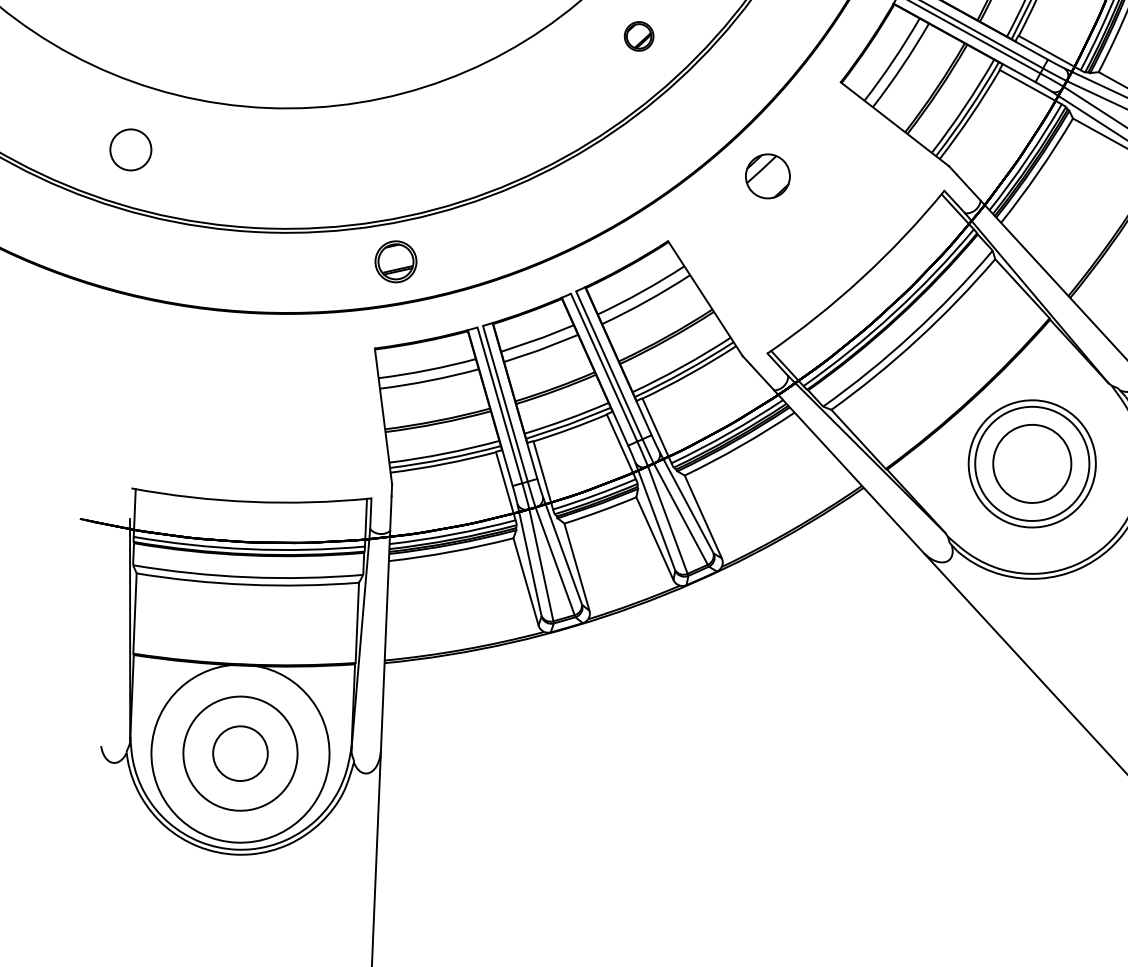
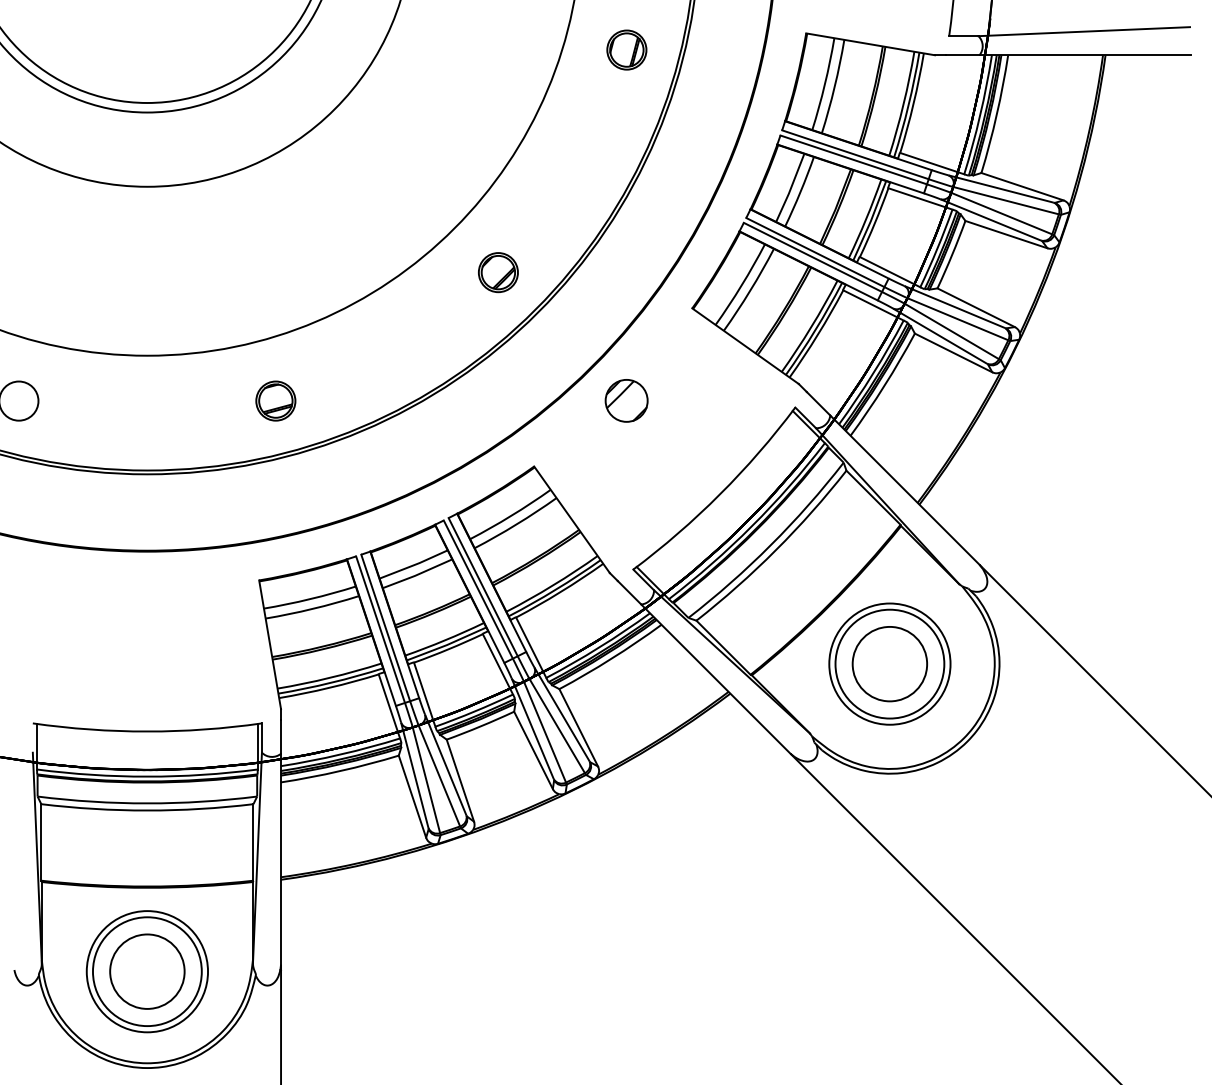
part: (639, 36) -> (498, 272), size x1.43
part: (395, 261) -> (275, 400), moved
circle: (240, 753) -> (147, 971), size x0.71
circle: (240, 753) -> (147, 971), size x1.43

